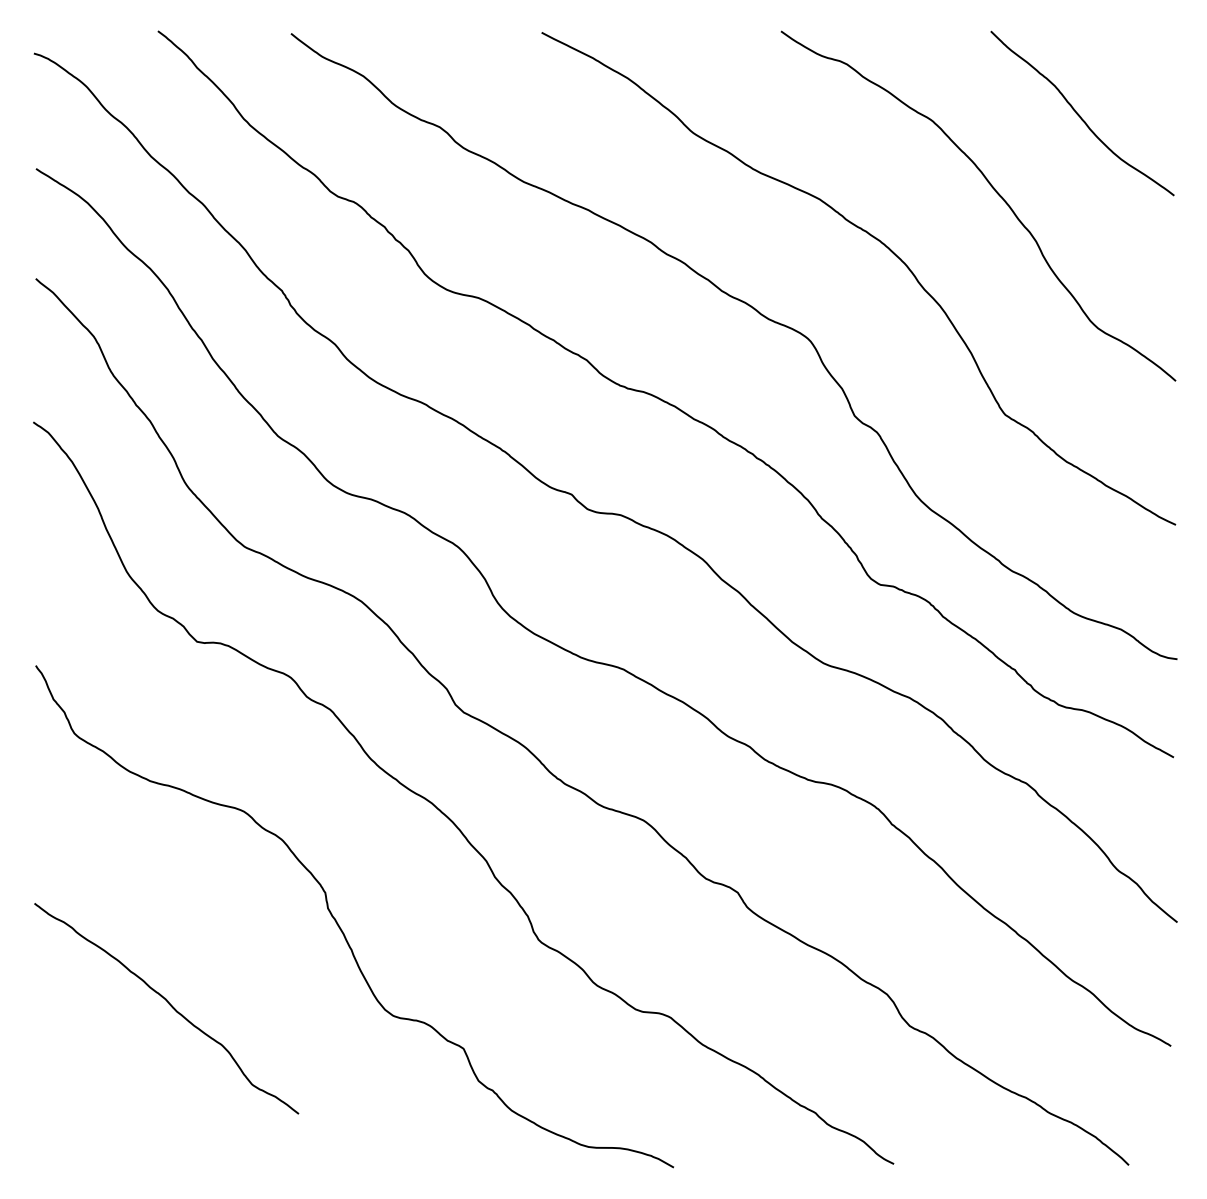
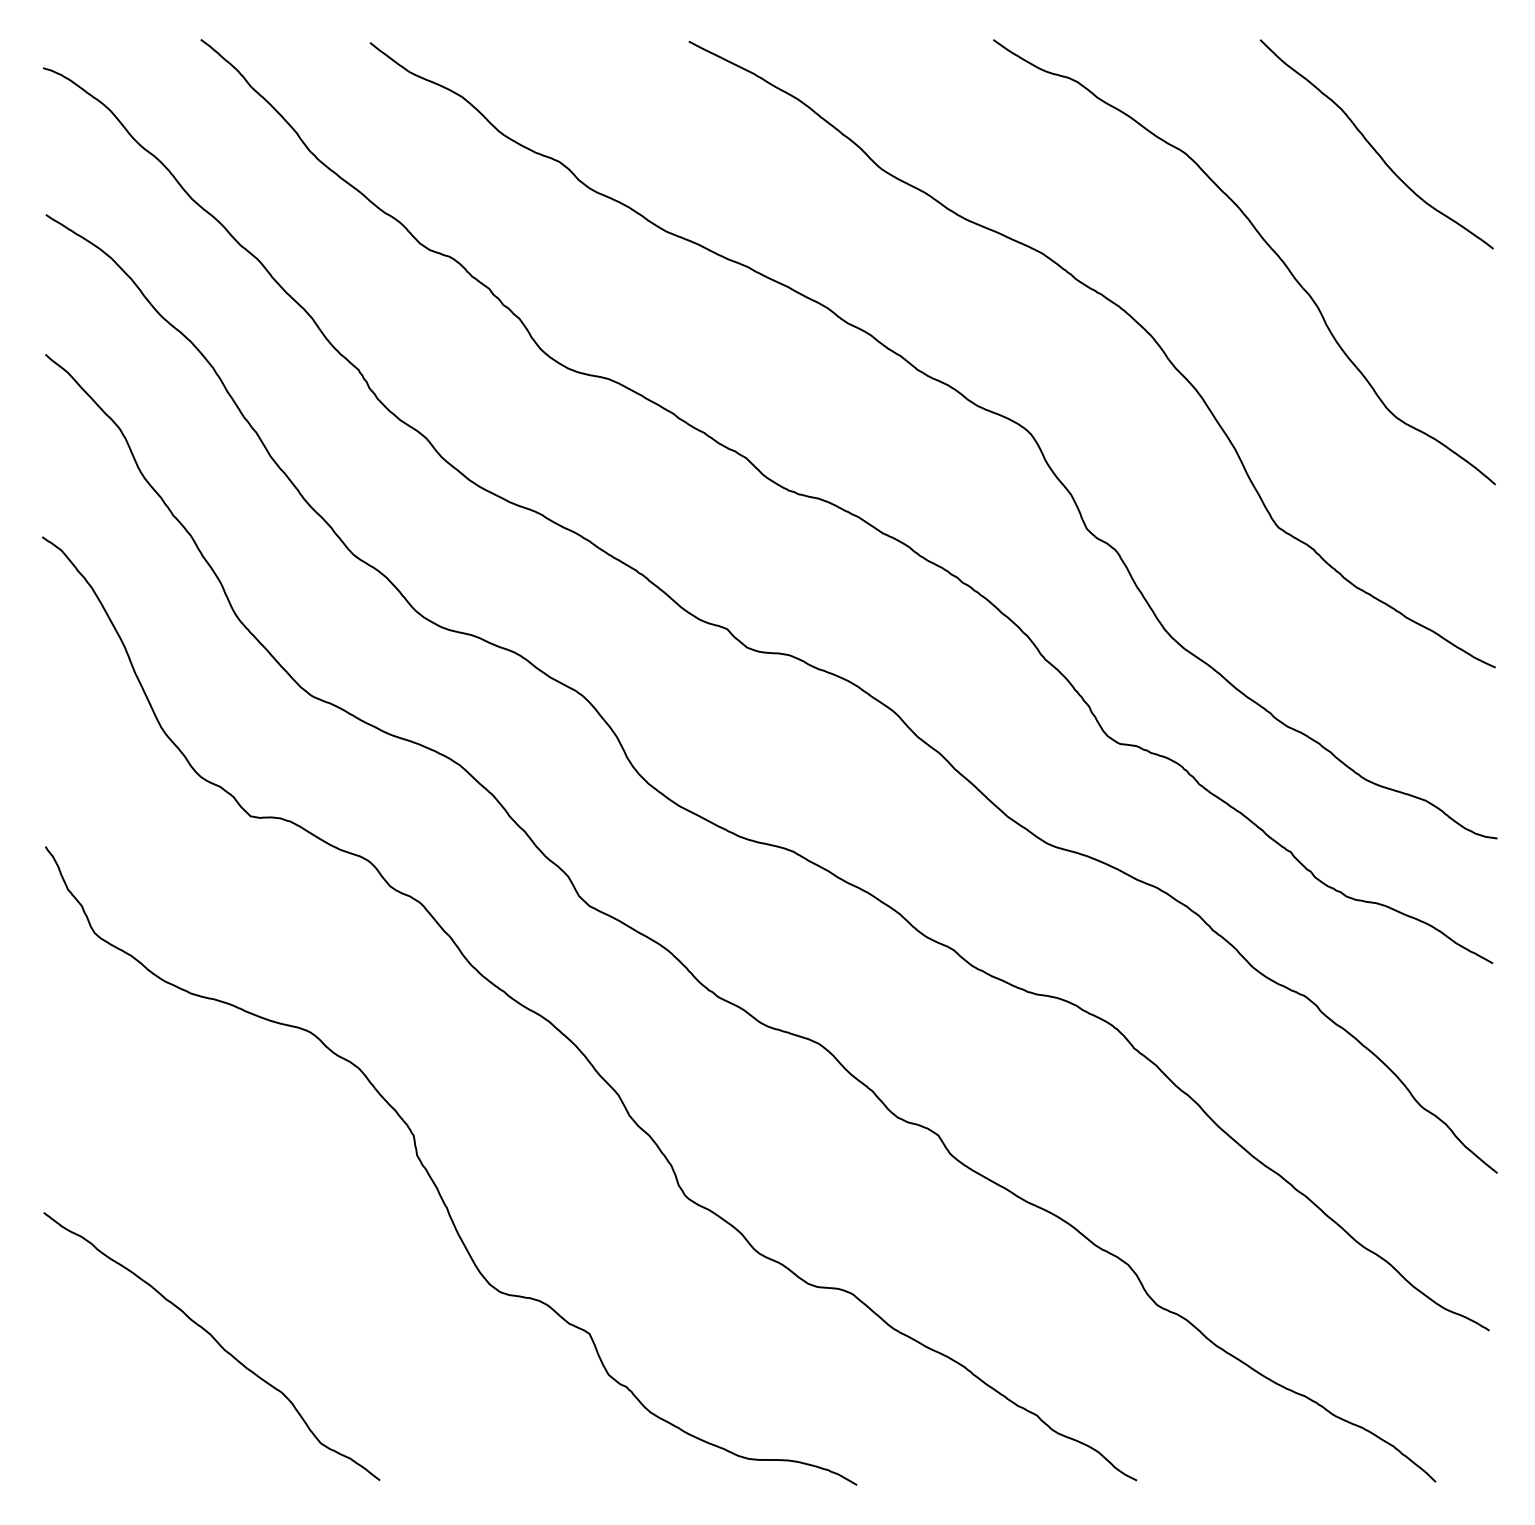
curve: (169, 1005) -> (215, 1342), moved

